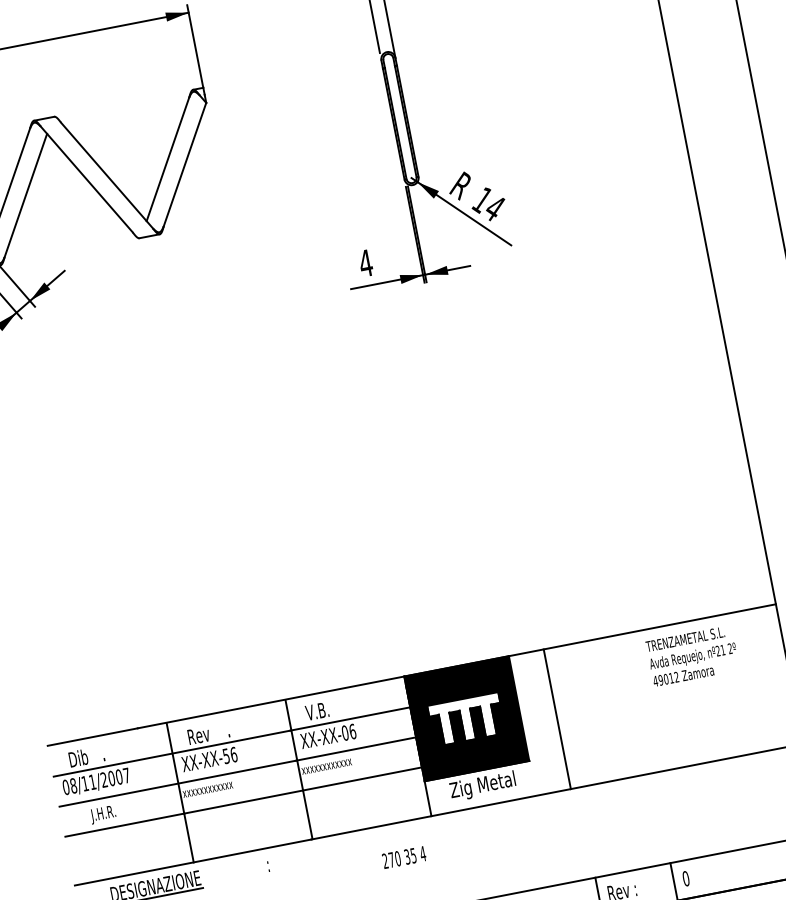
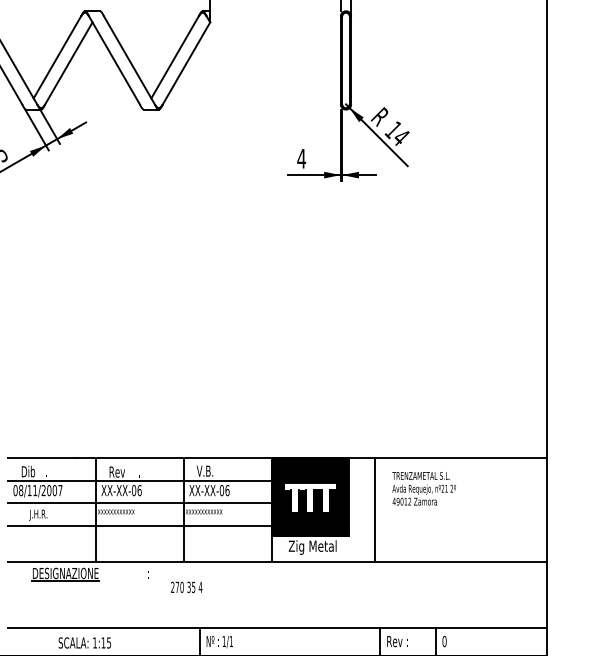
text: (691, 655) -> (423, 488), moved
text: (226, 755) -> (134, 490), XX-XX-56 -> XX-XX-06
text: (403, 857) -> (186, 587), moved

